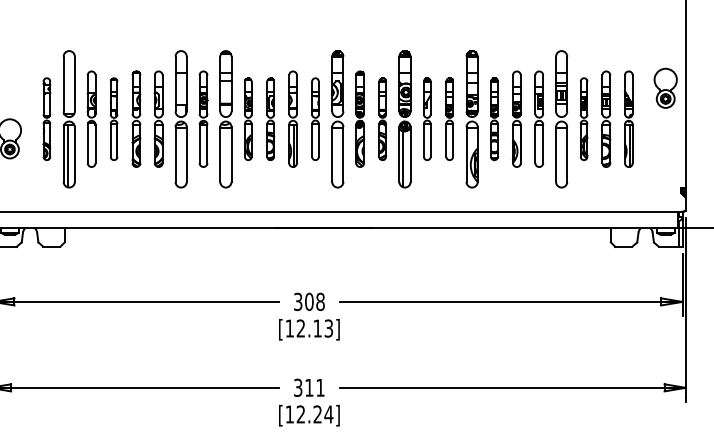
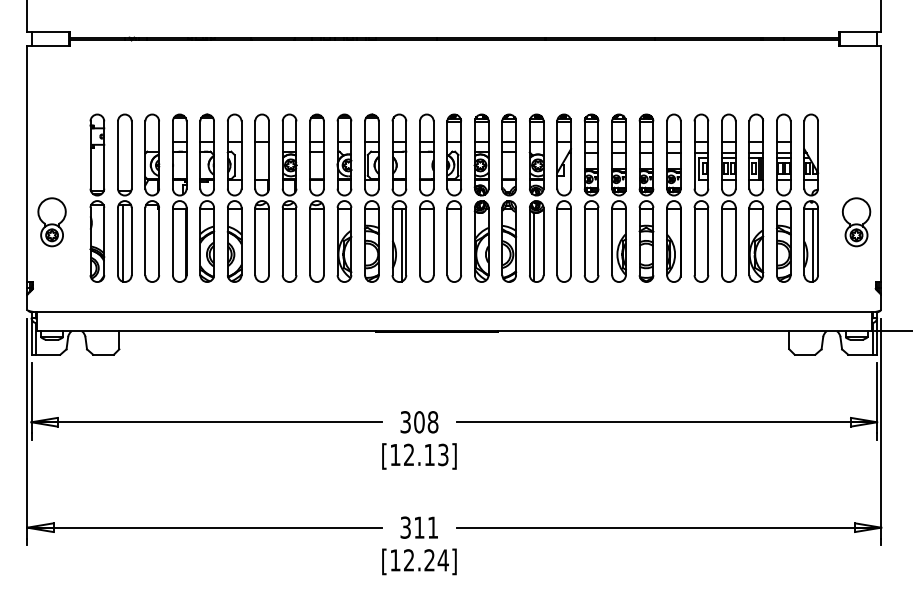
part: (665, 88) -> (856, 222), moved
part: (46, 118) -> (97, 197), size x1.67
part: (91, 118) -> (152, 197), size x1.43
part: (113, 118) -> (179, 197), size x1.67
part: (136, 118) -> (207, 197), size x1.43
part: (158, 118) -> (234, 197), size x1.43
part: (203, 118) -> (289, 197), size x1.43
part: (248, 118) -> (344, 197), size x1.67
part: (270, 118) -> (371, 197), size x1.67
part: (293, 118) -> (399, 197), size x1.43
part: (315, 118) -> (426, 197), size x1.67
part: (359, 118) -> (481, 197), size x1.43
part: (382, 118) -> (509, 197), size x1.67
part: (426, 118) -> (563, 197), size x1.67
part: (449, 118) -> (591, 197), size x1.67
part: (494, 118) -> (646, 197), size x1.67
part: (516, 118) -> (673, 197), size x1.43
part: (539, 118) -> (701, 197), size x1.43
part: (584, 118) -> (756, 197), size x1.67
part: (606, 118) -> (783, 197), size x1.43
part: (629, 118) -> (811, 197), size x1.43

